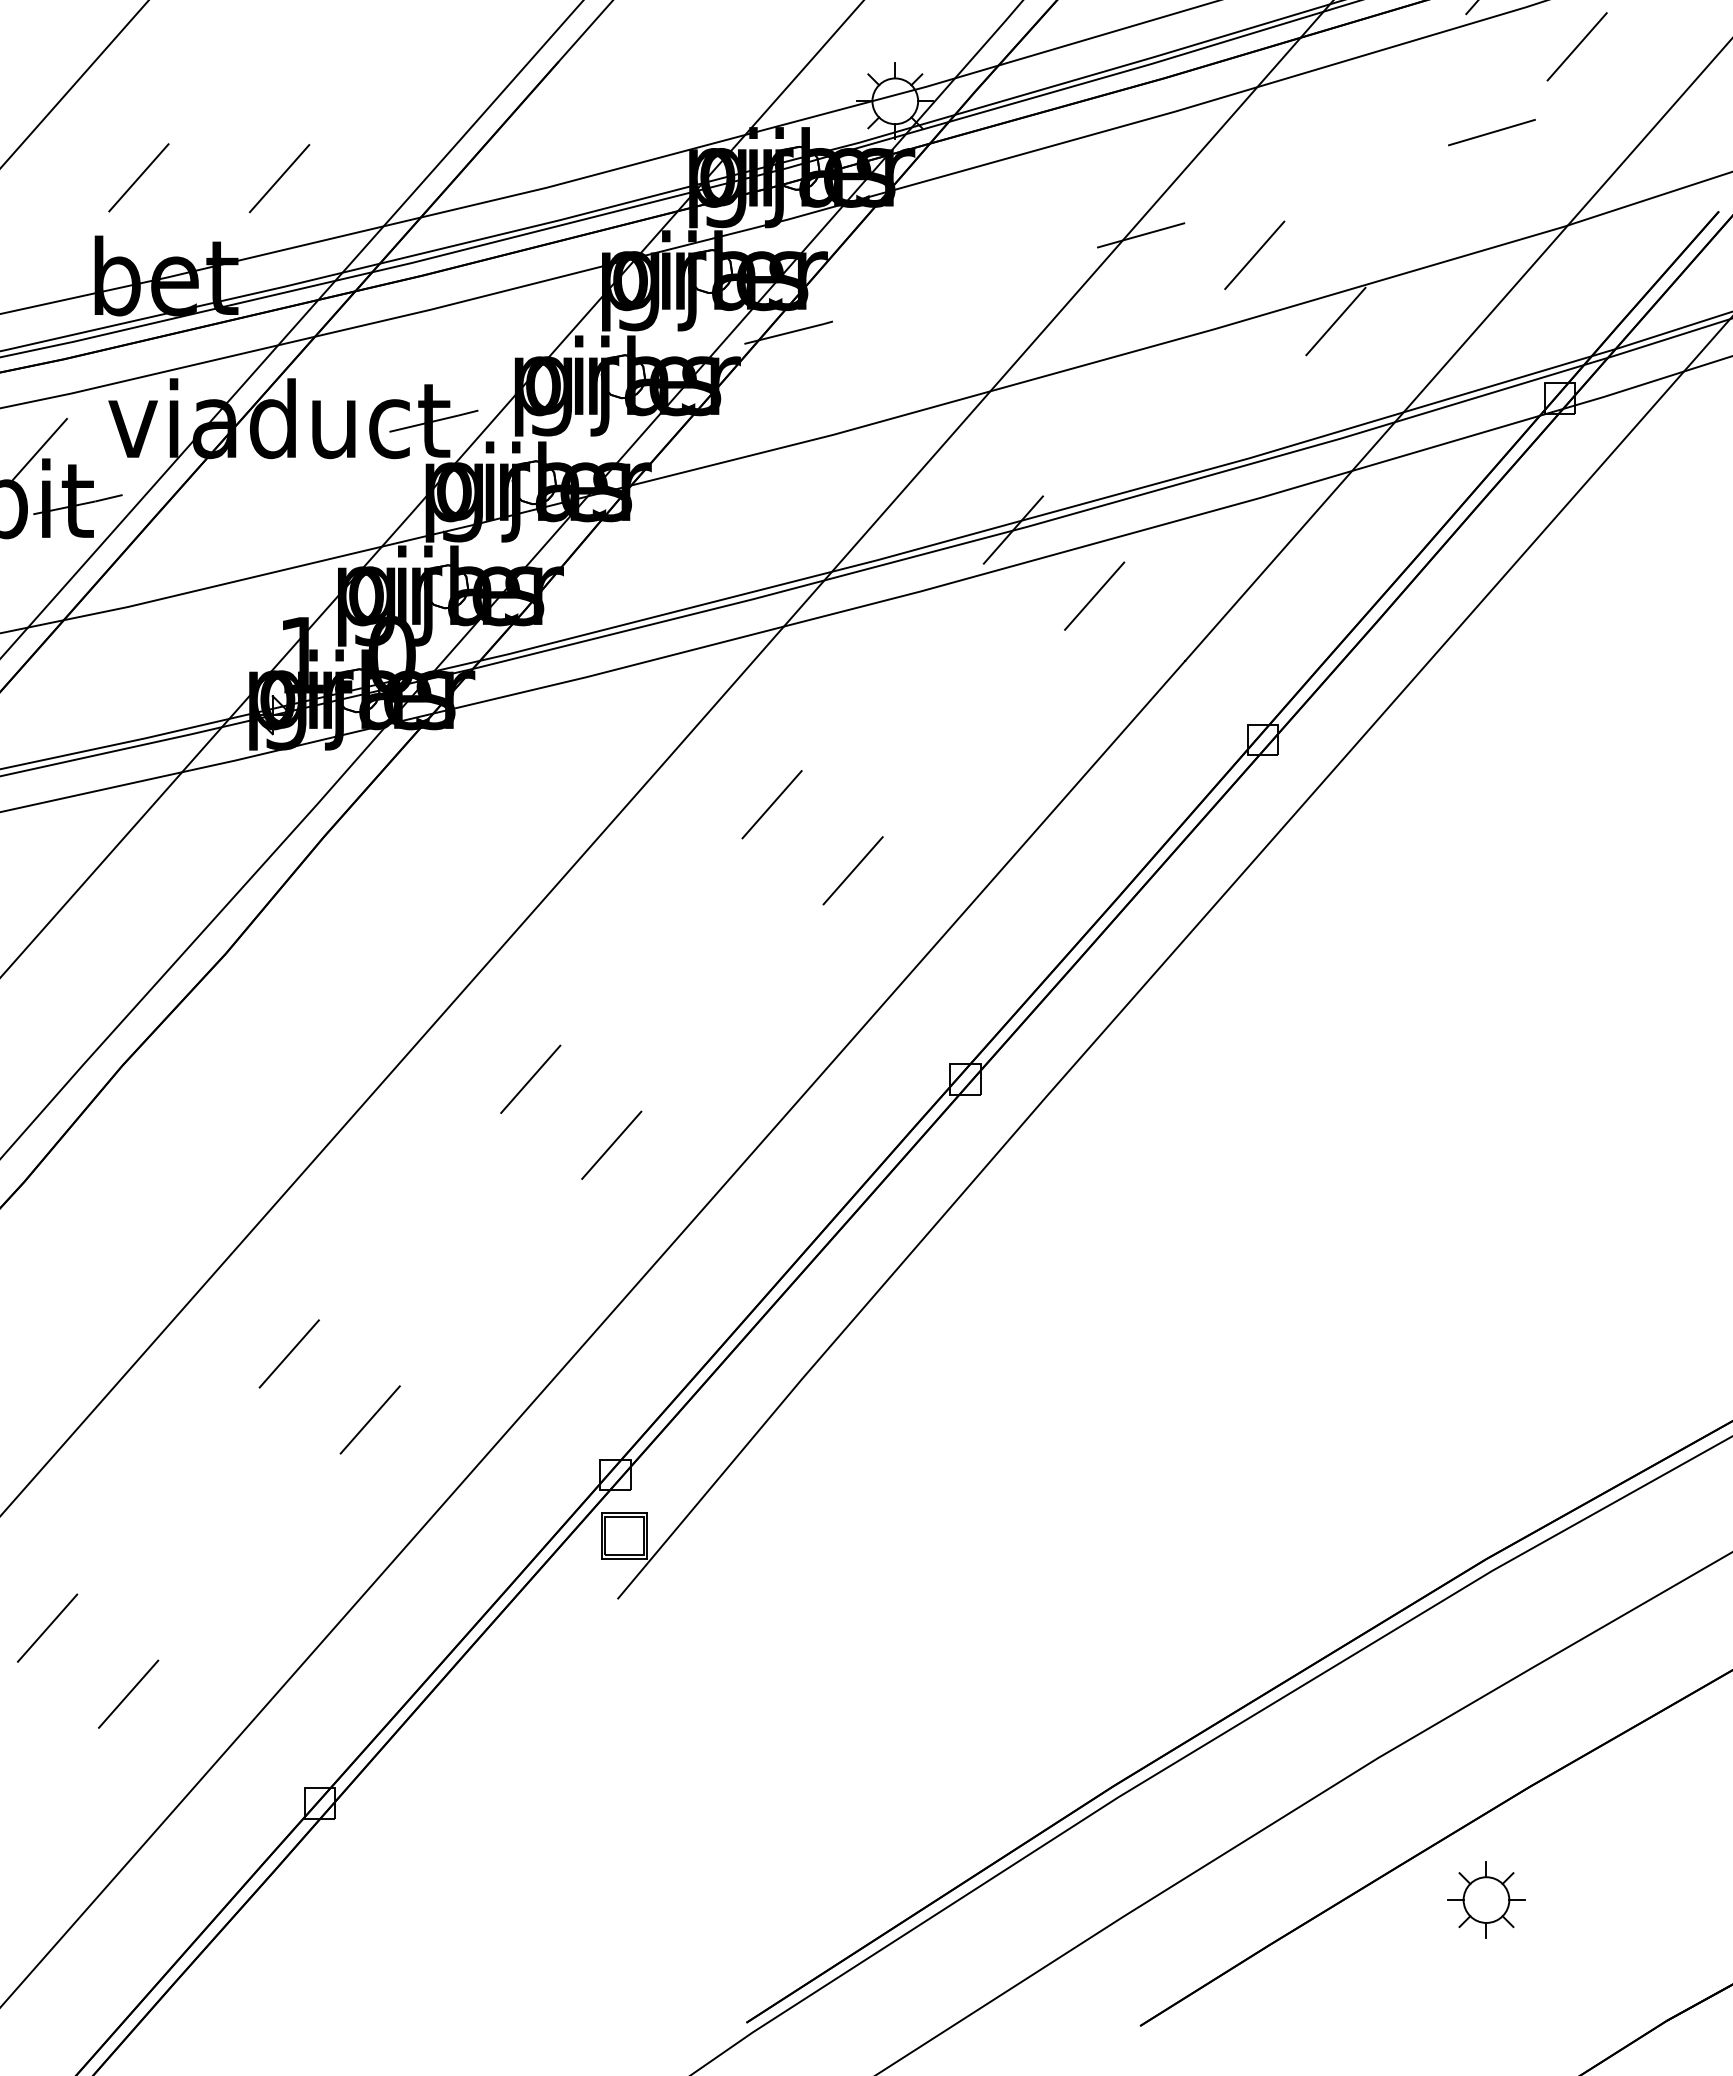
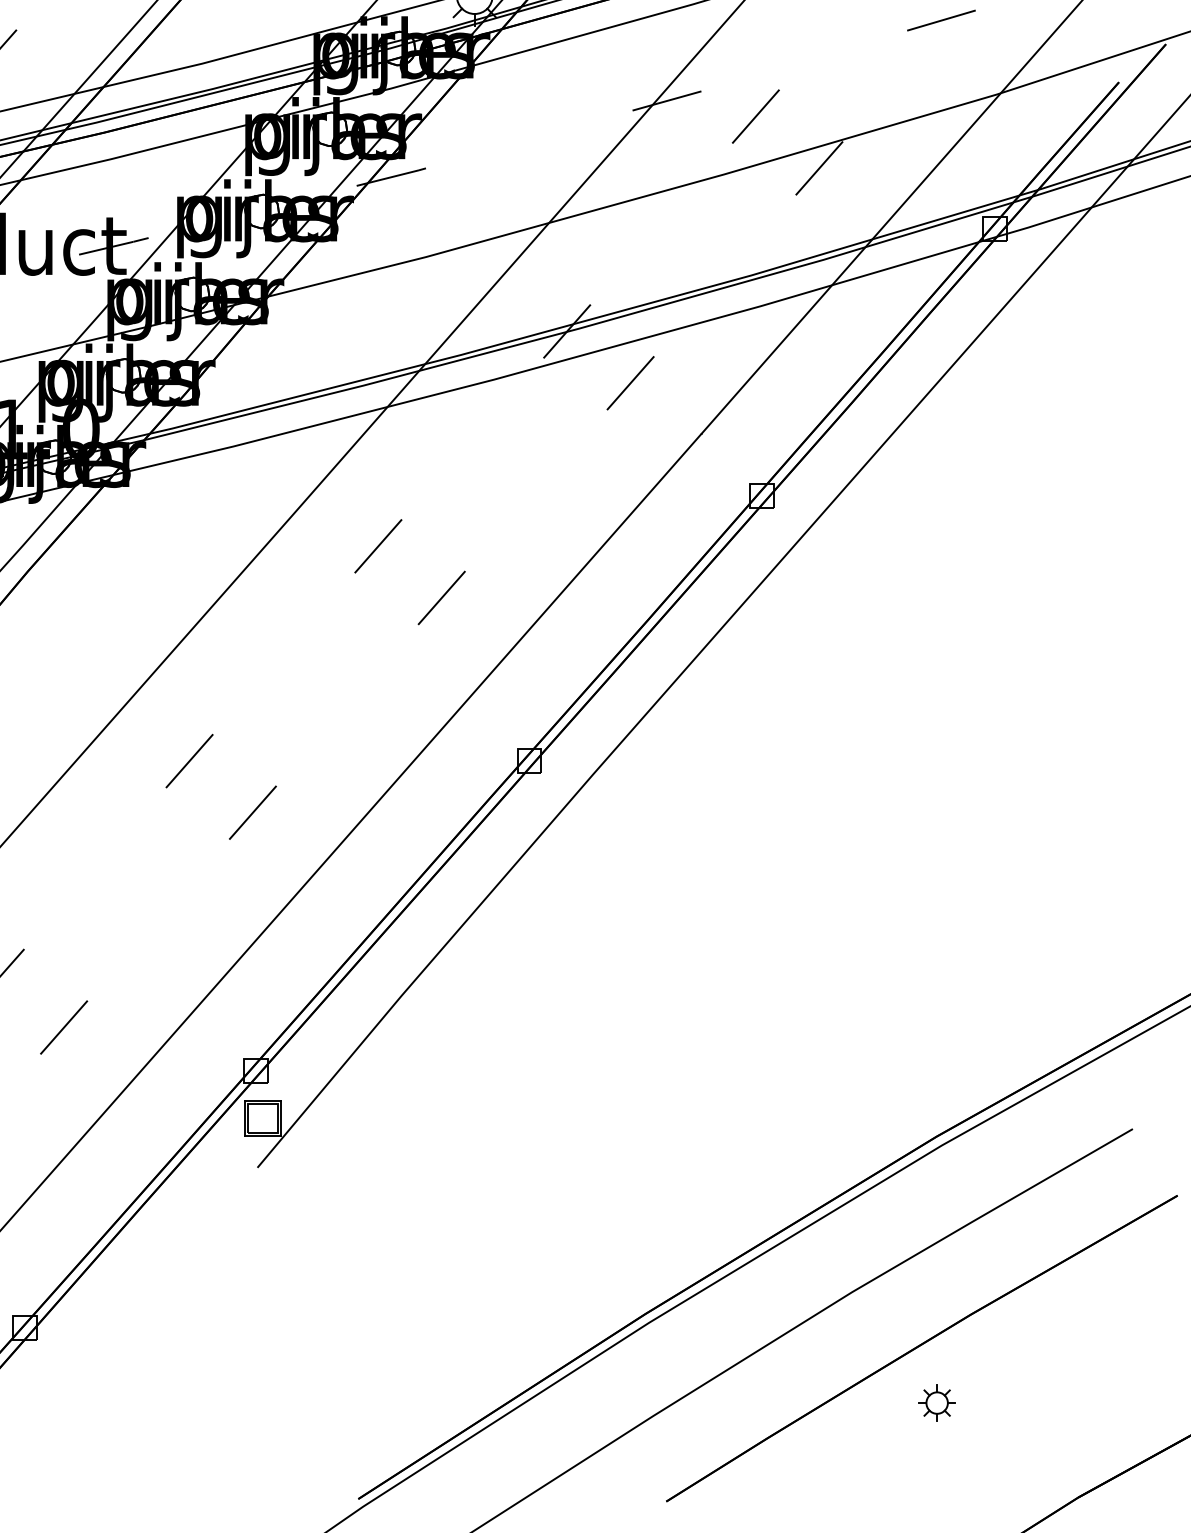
part: (1486, 1899) -> (937, 1402), size x0.6

